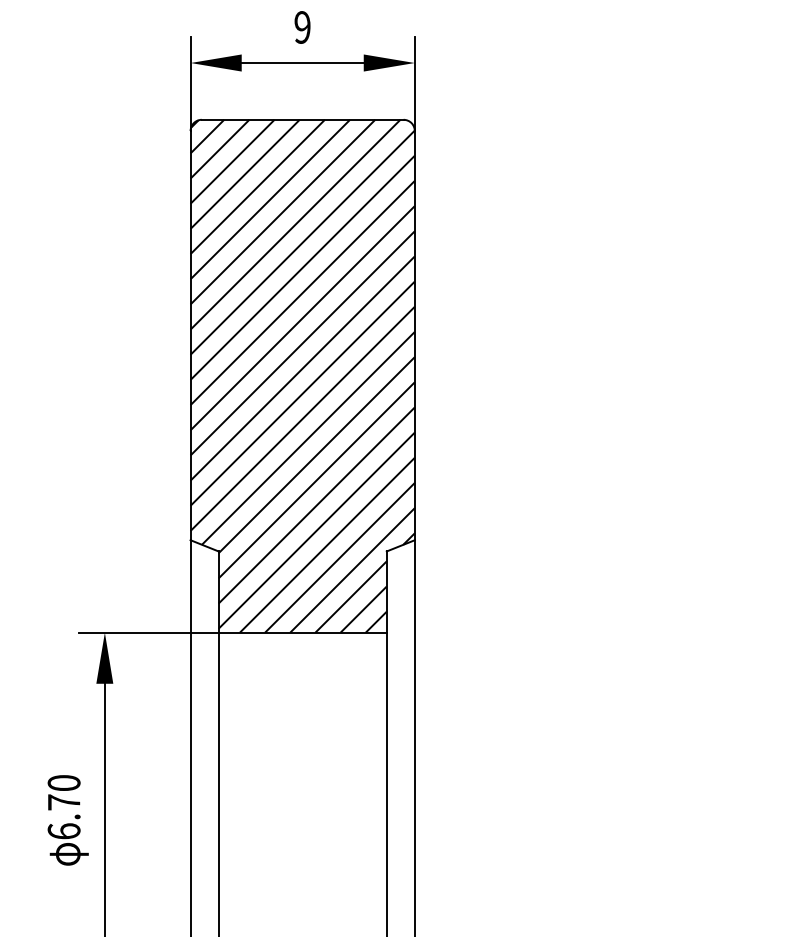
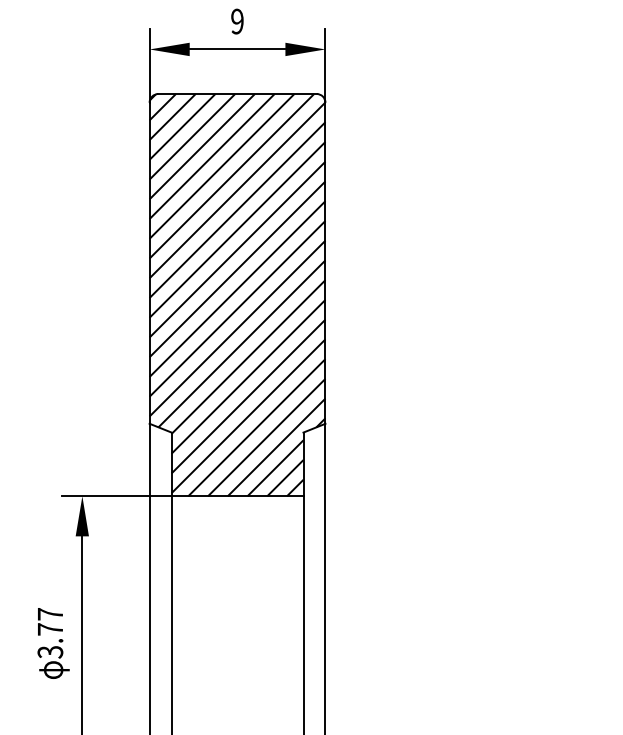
text: (64, 807) -> (50, 633), 6.70 -> 3.77

